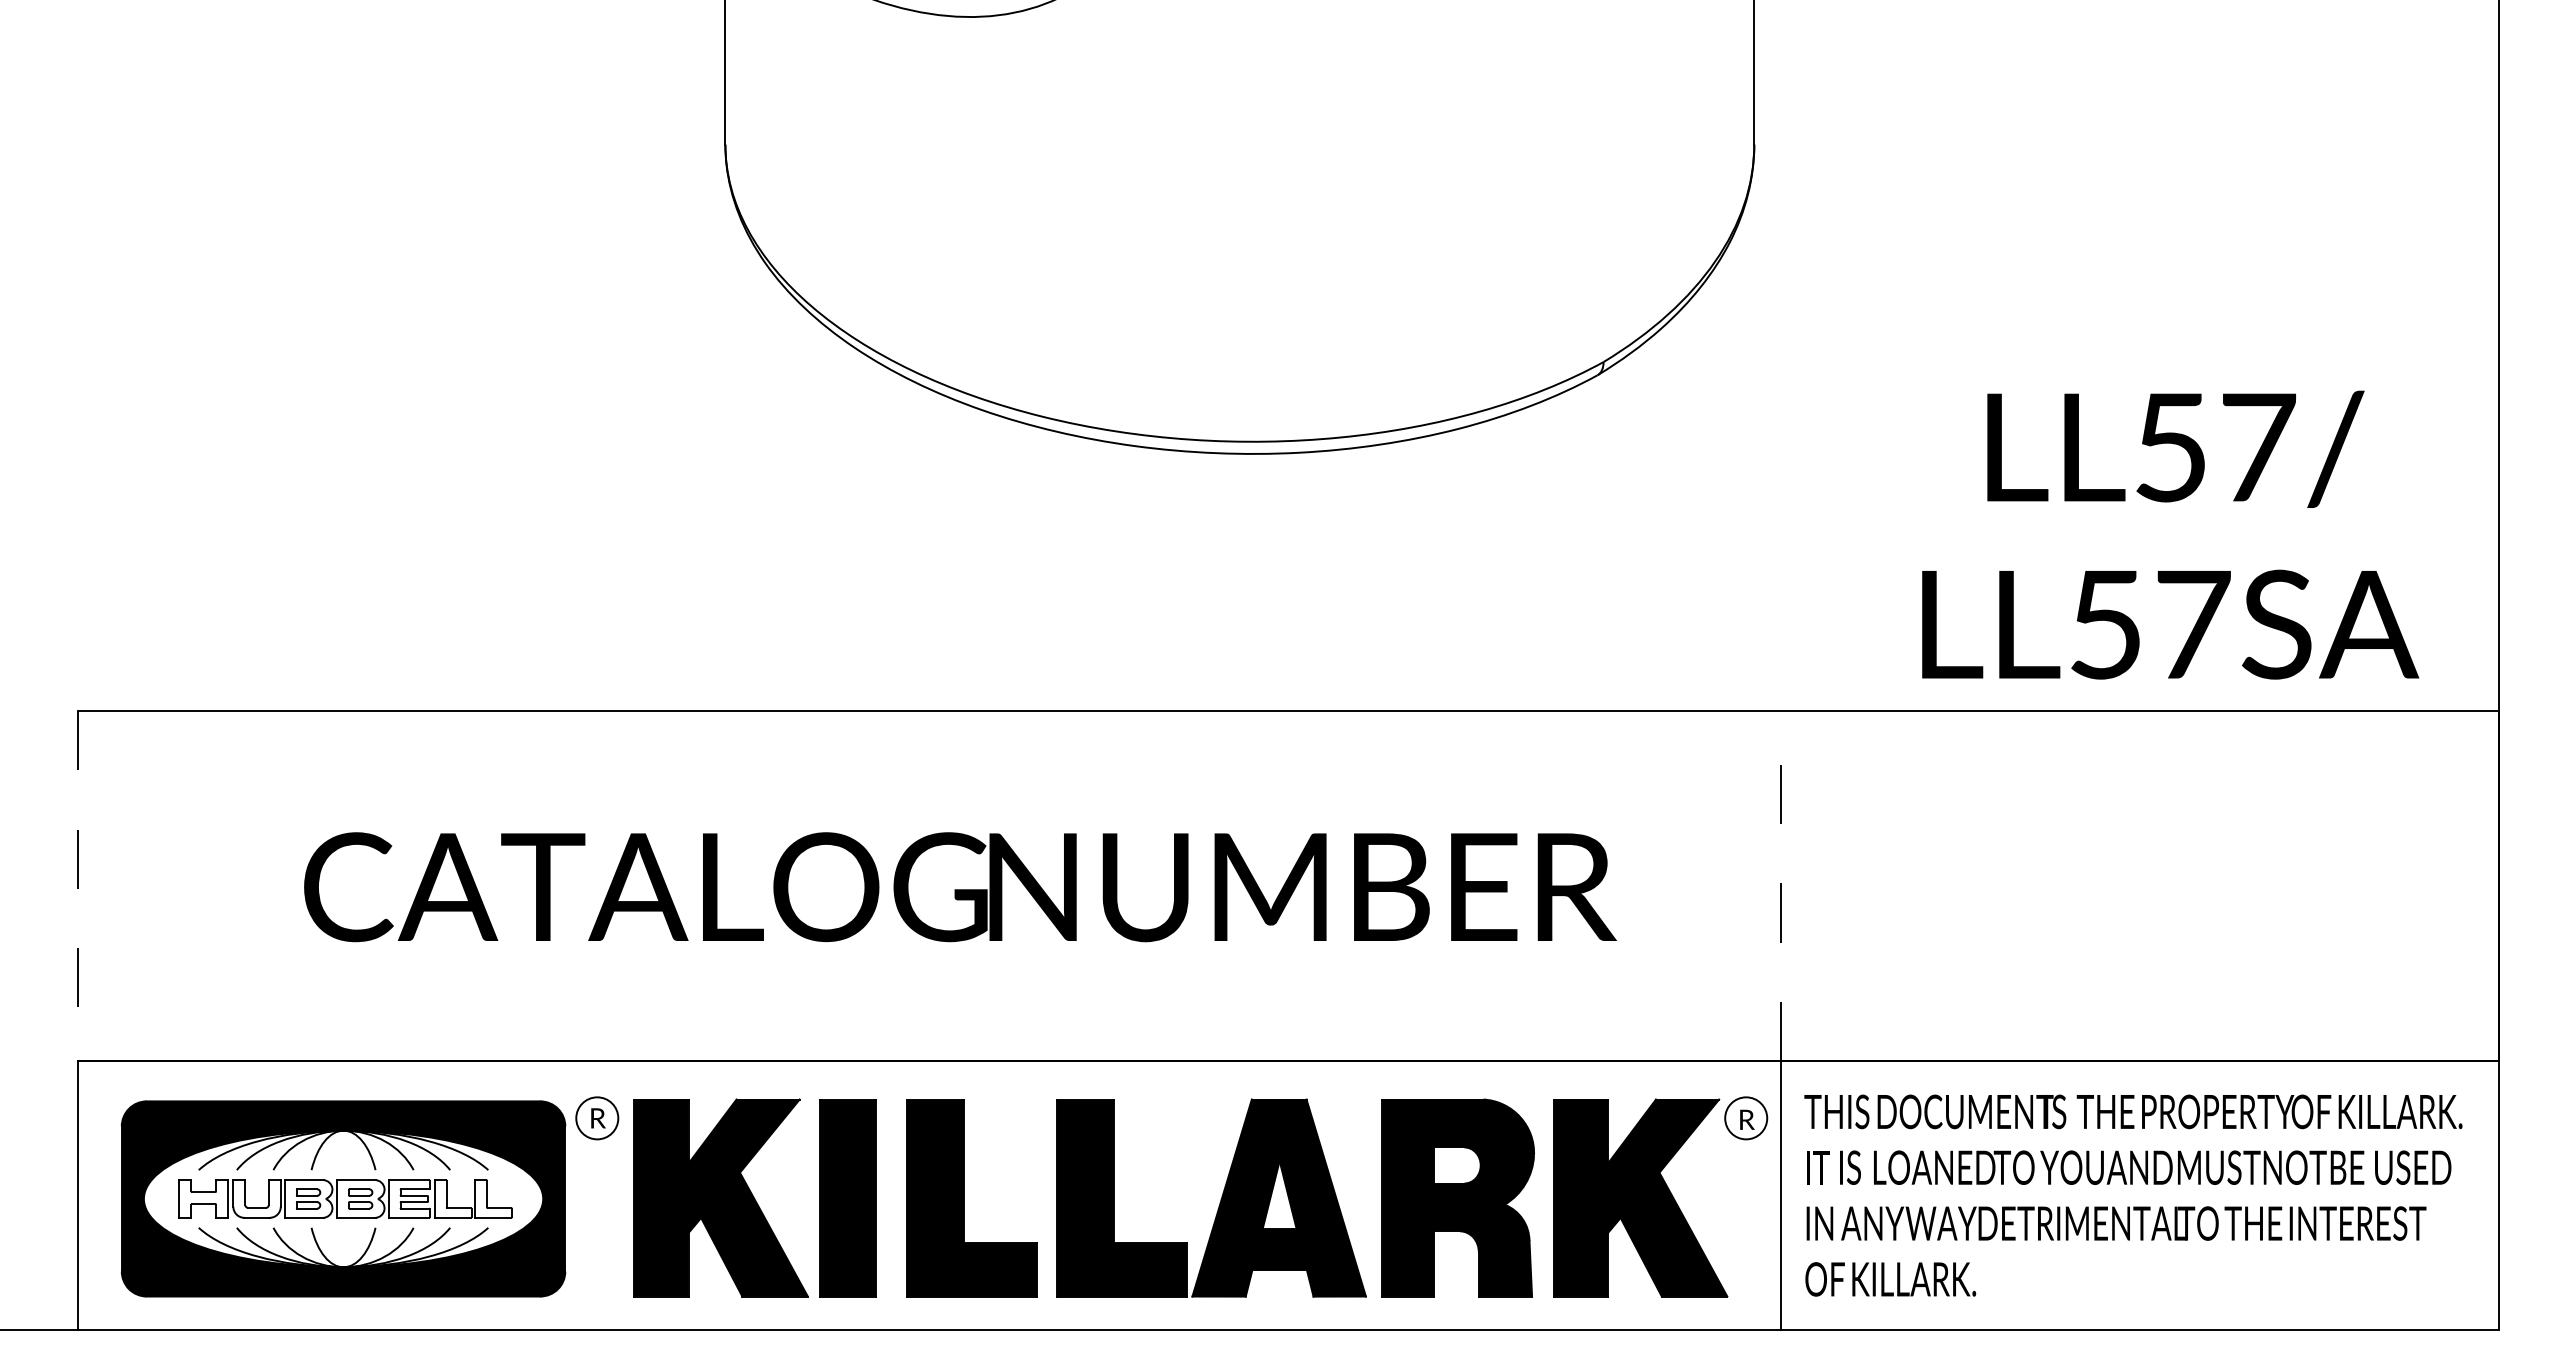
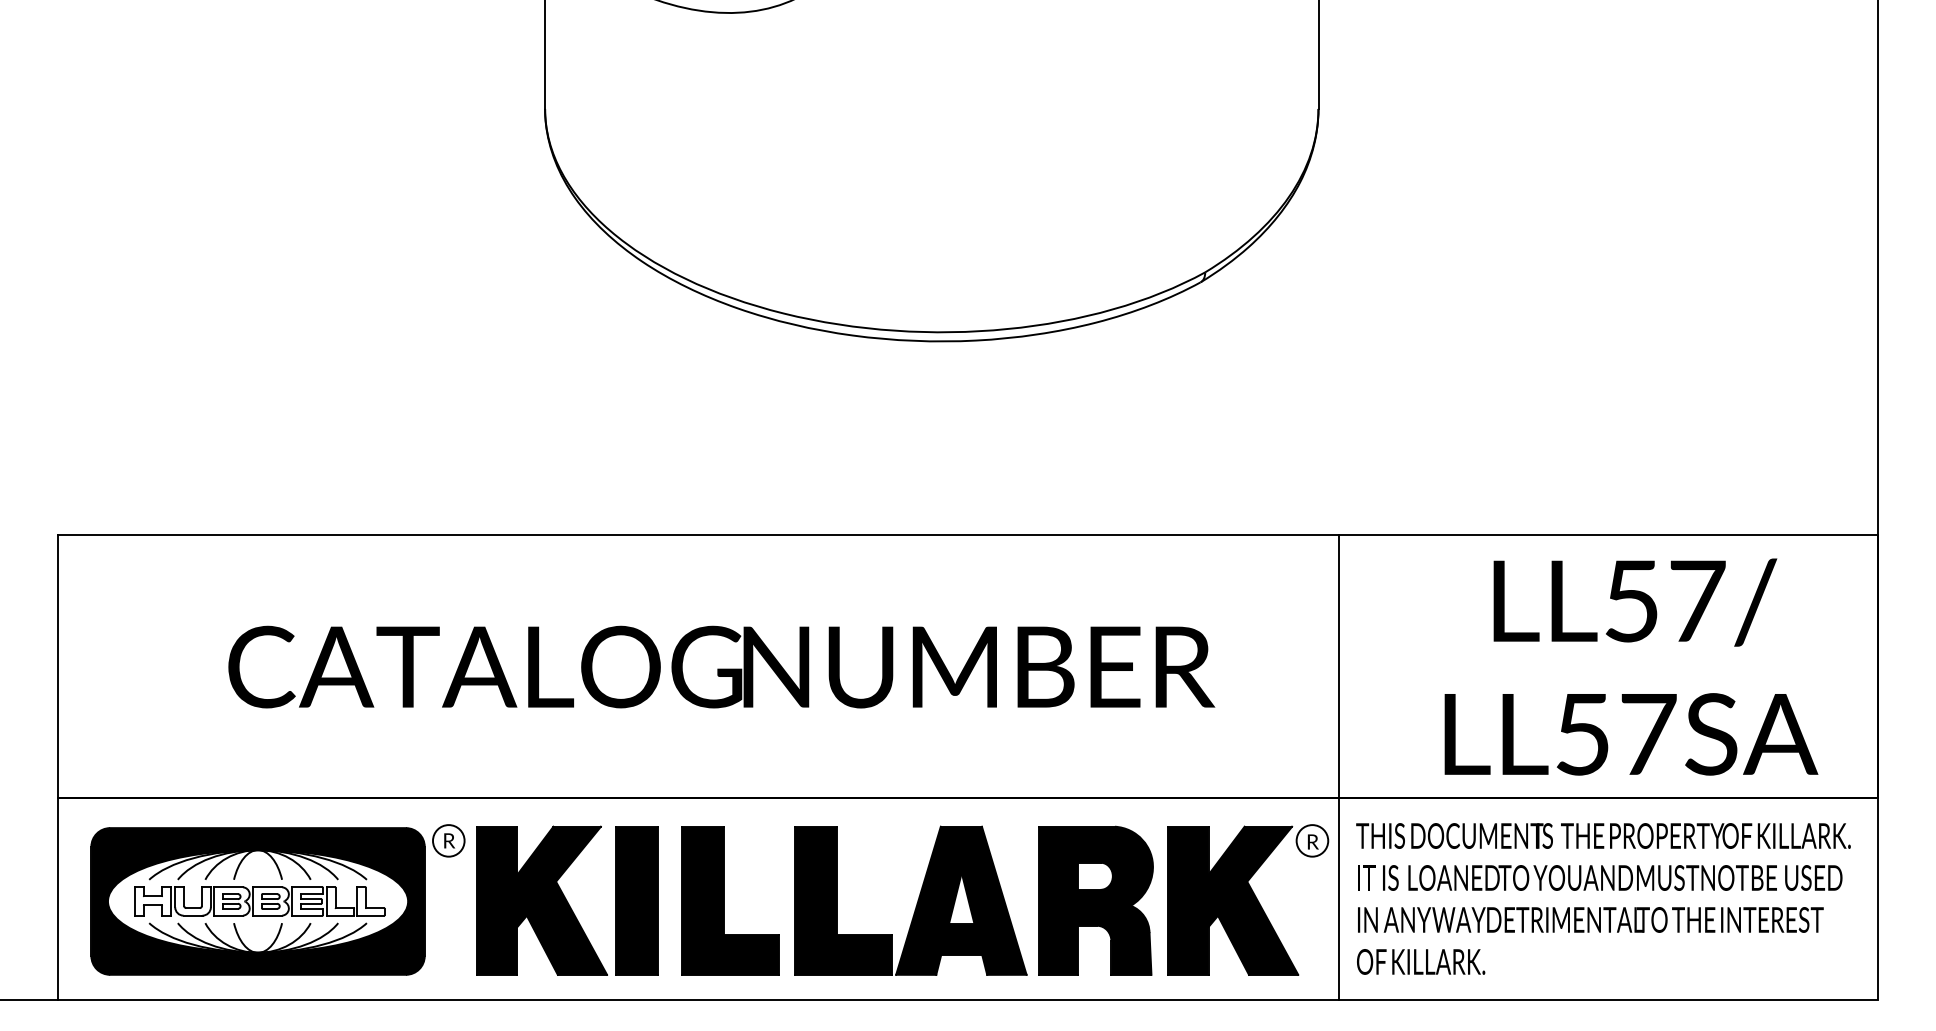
text: (2170, 534) -> (1631, 666), moved
line: (77, 886) -> (58, 666), dashed -> solid
line: (1781, 886) -> (1338, 666), dashed -> solid

